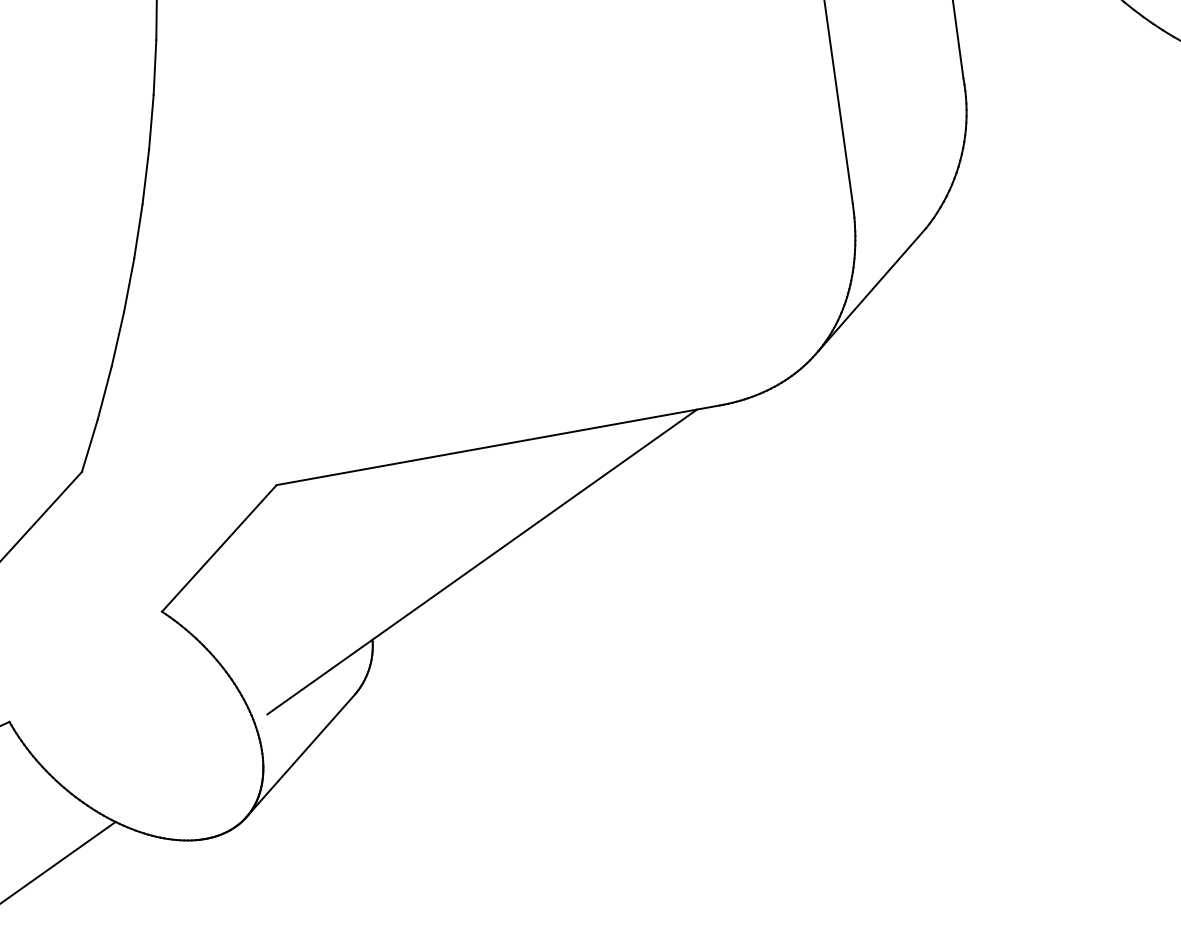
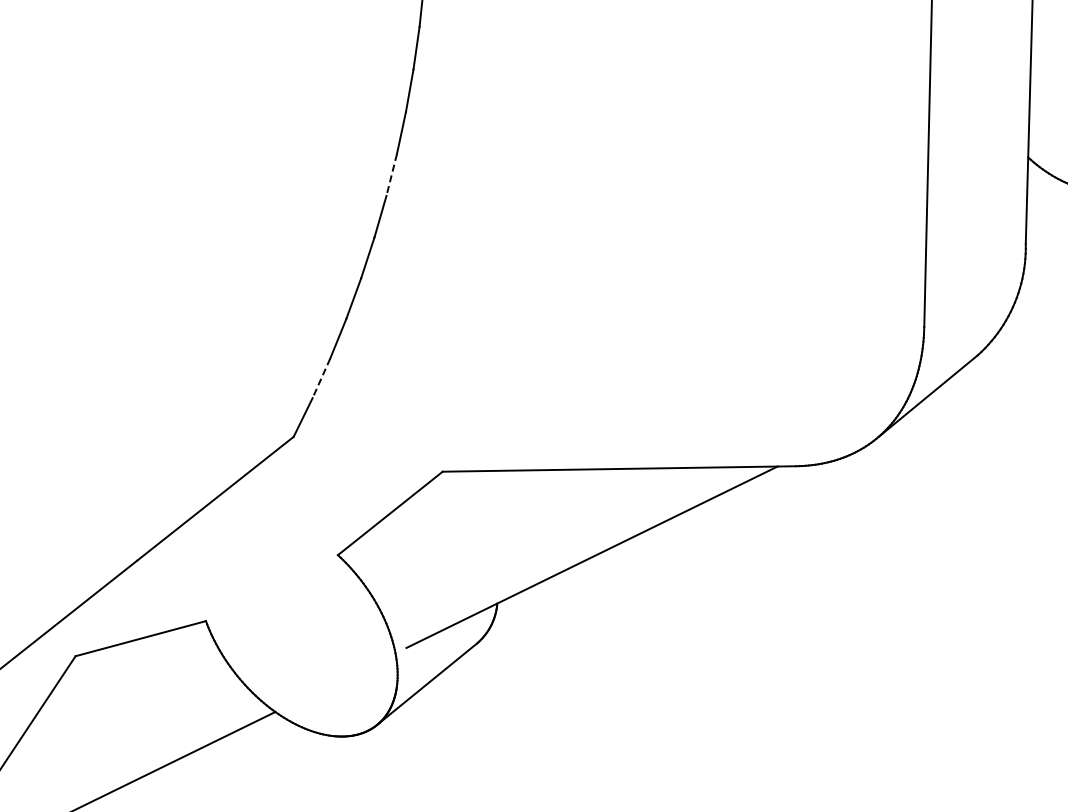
line: (151, 122) -> (391, 175), solid -> dashed
line: (104, 392) -> (321, 378), solid -> dashed

